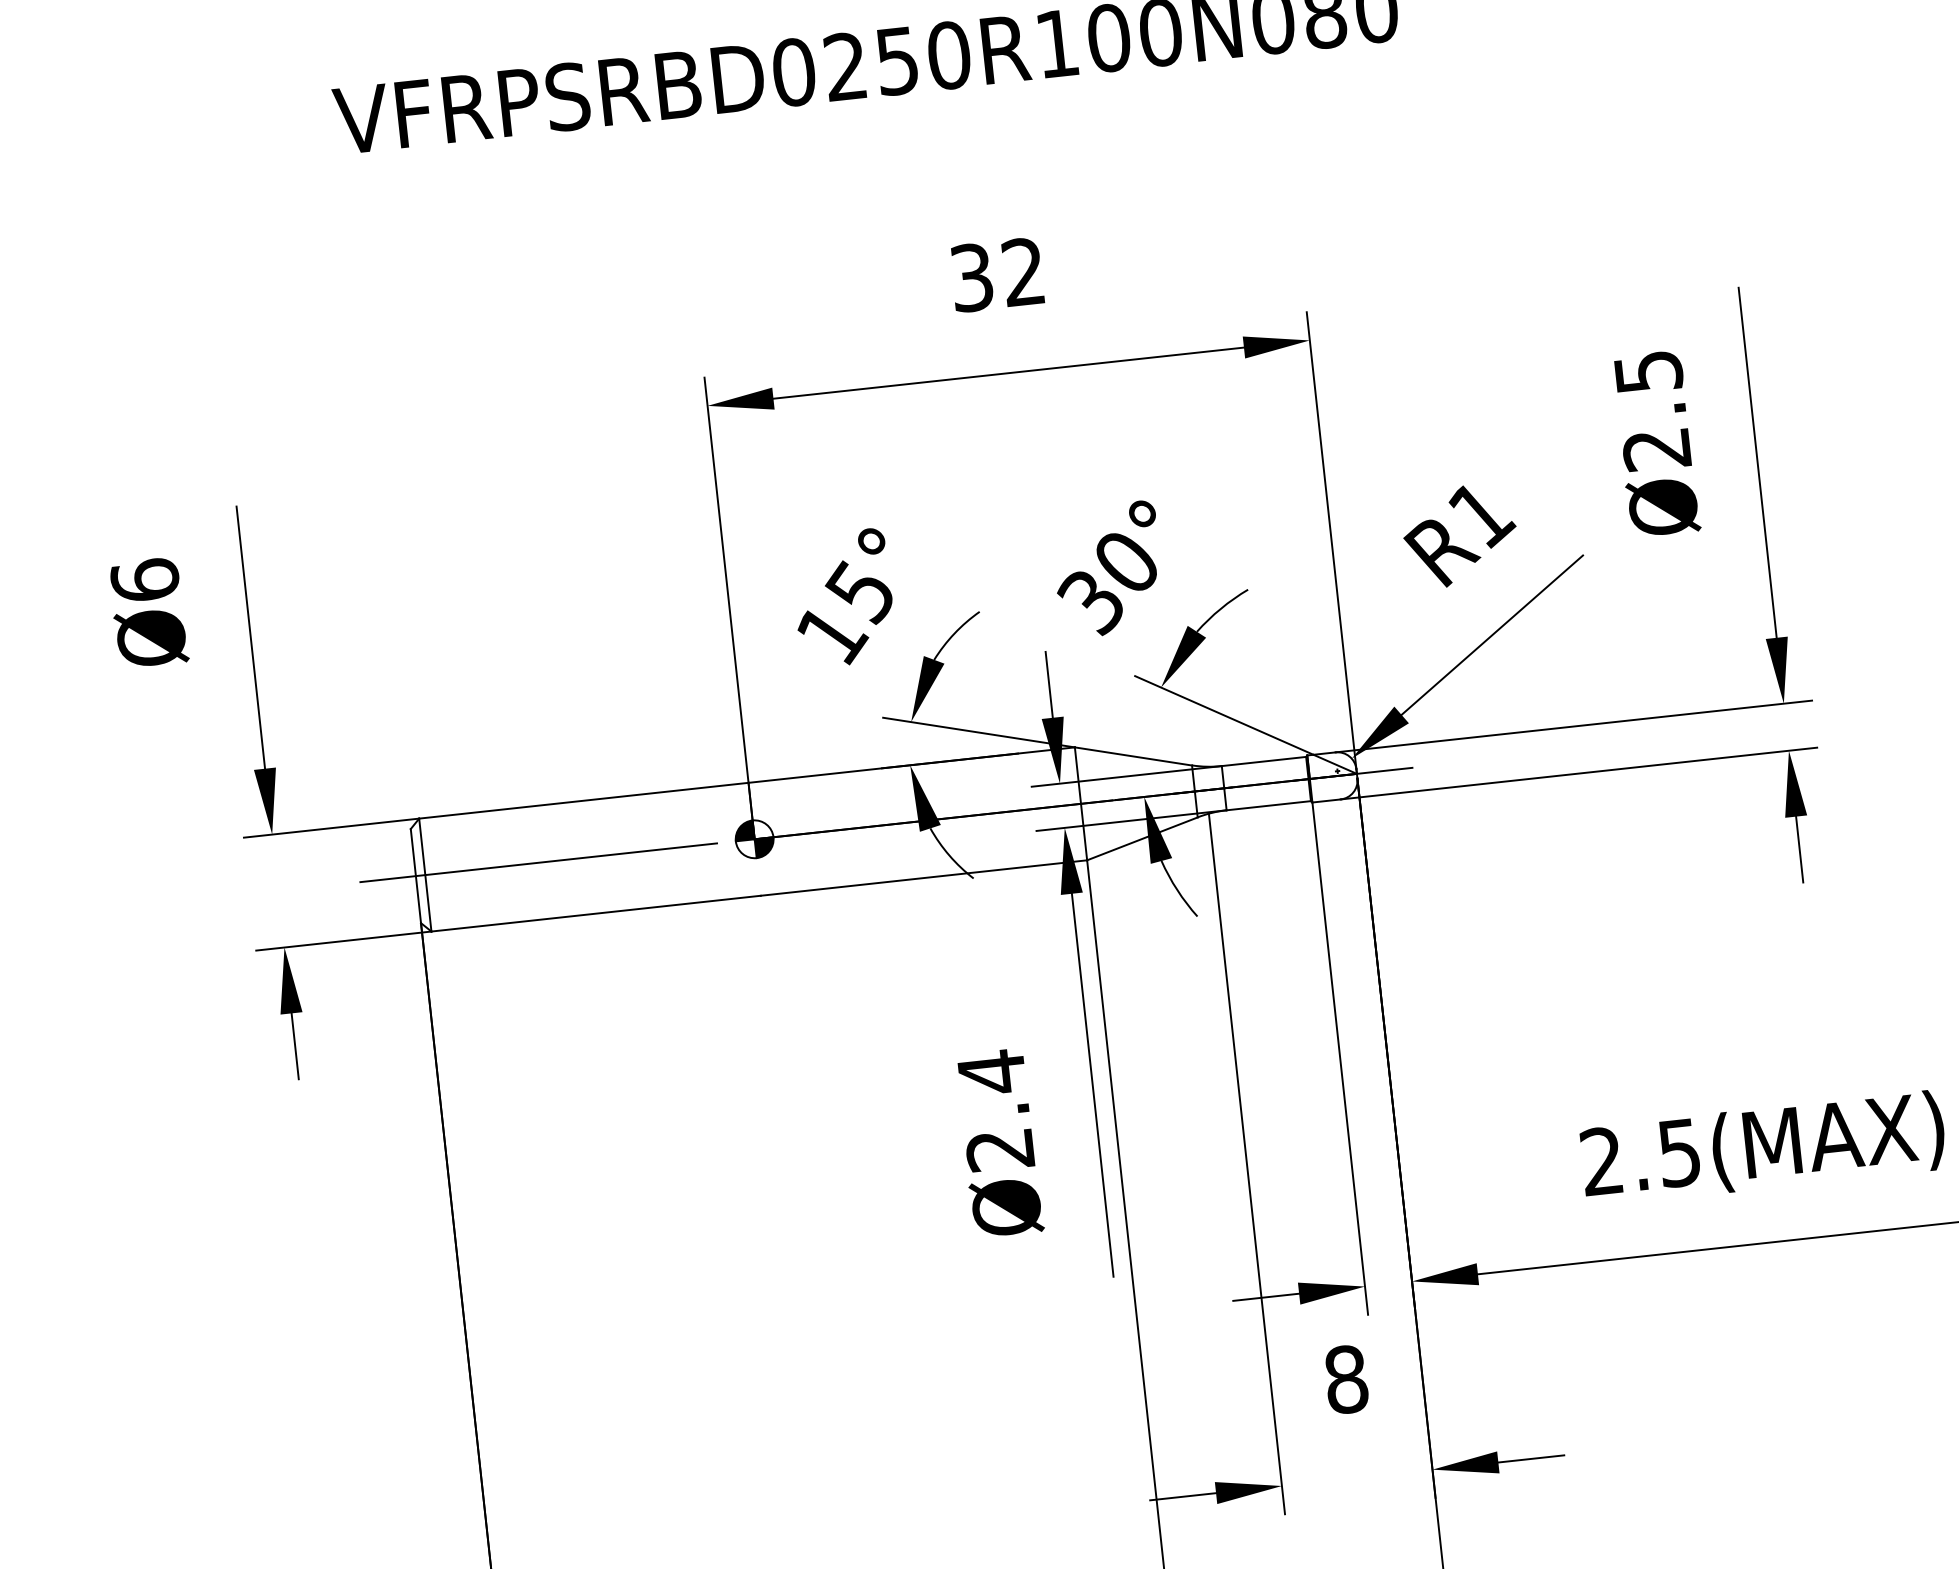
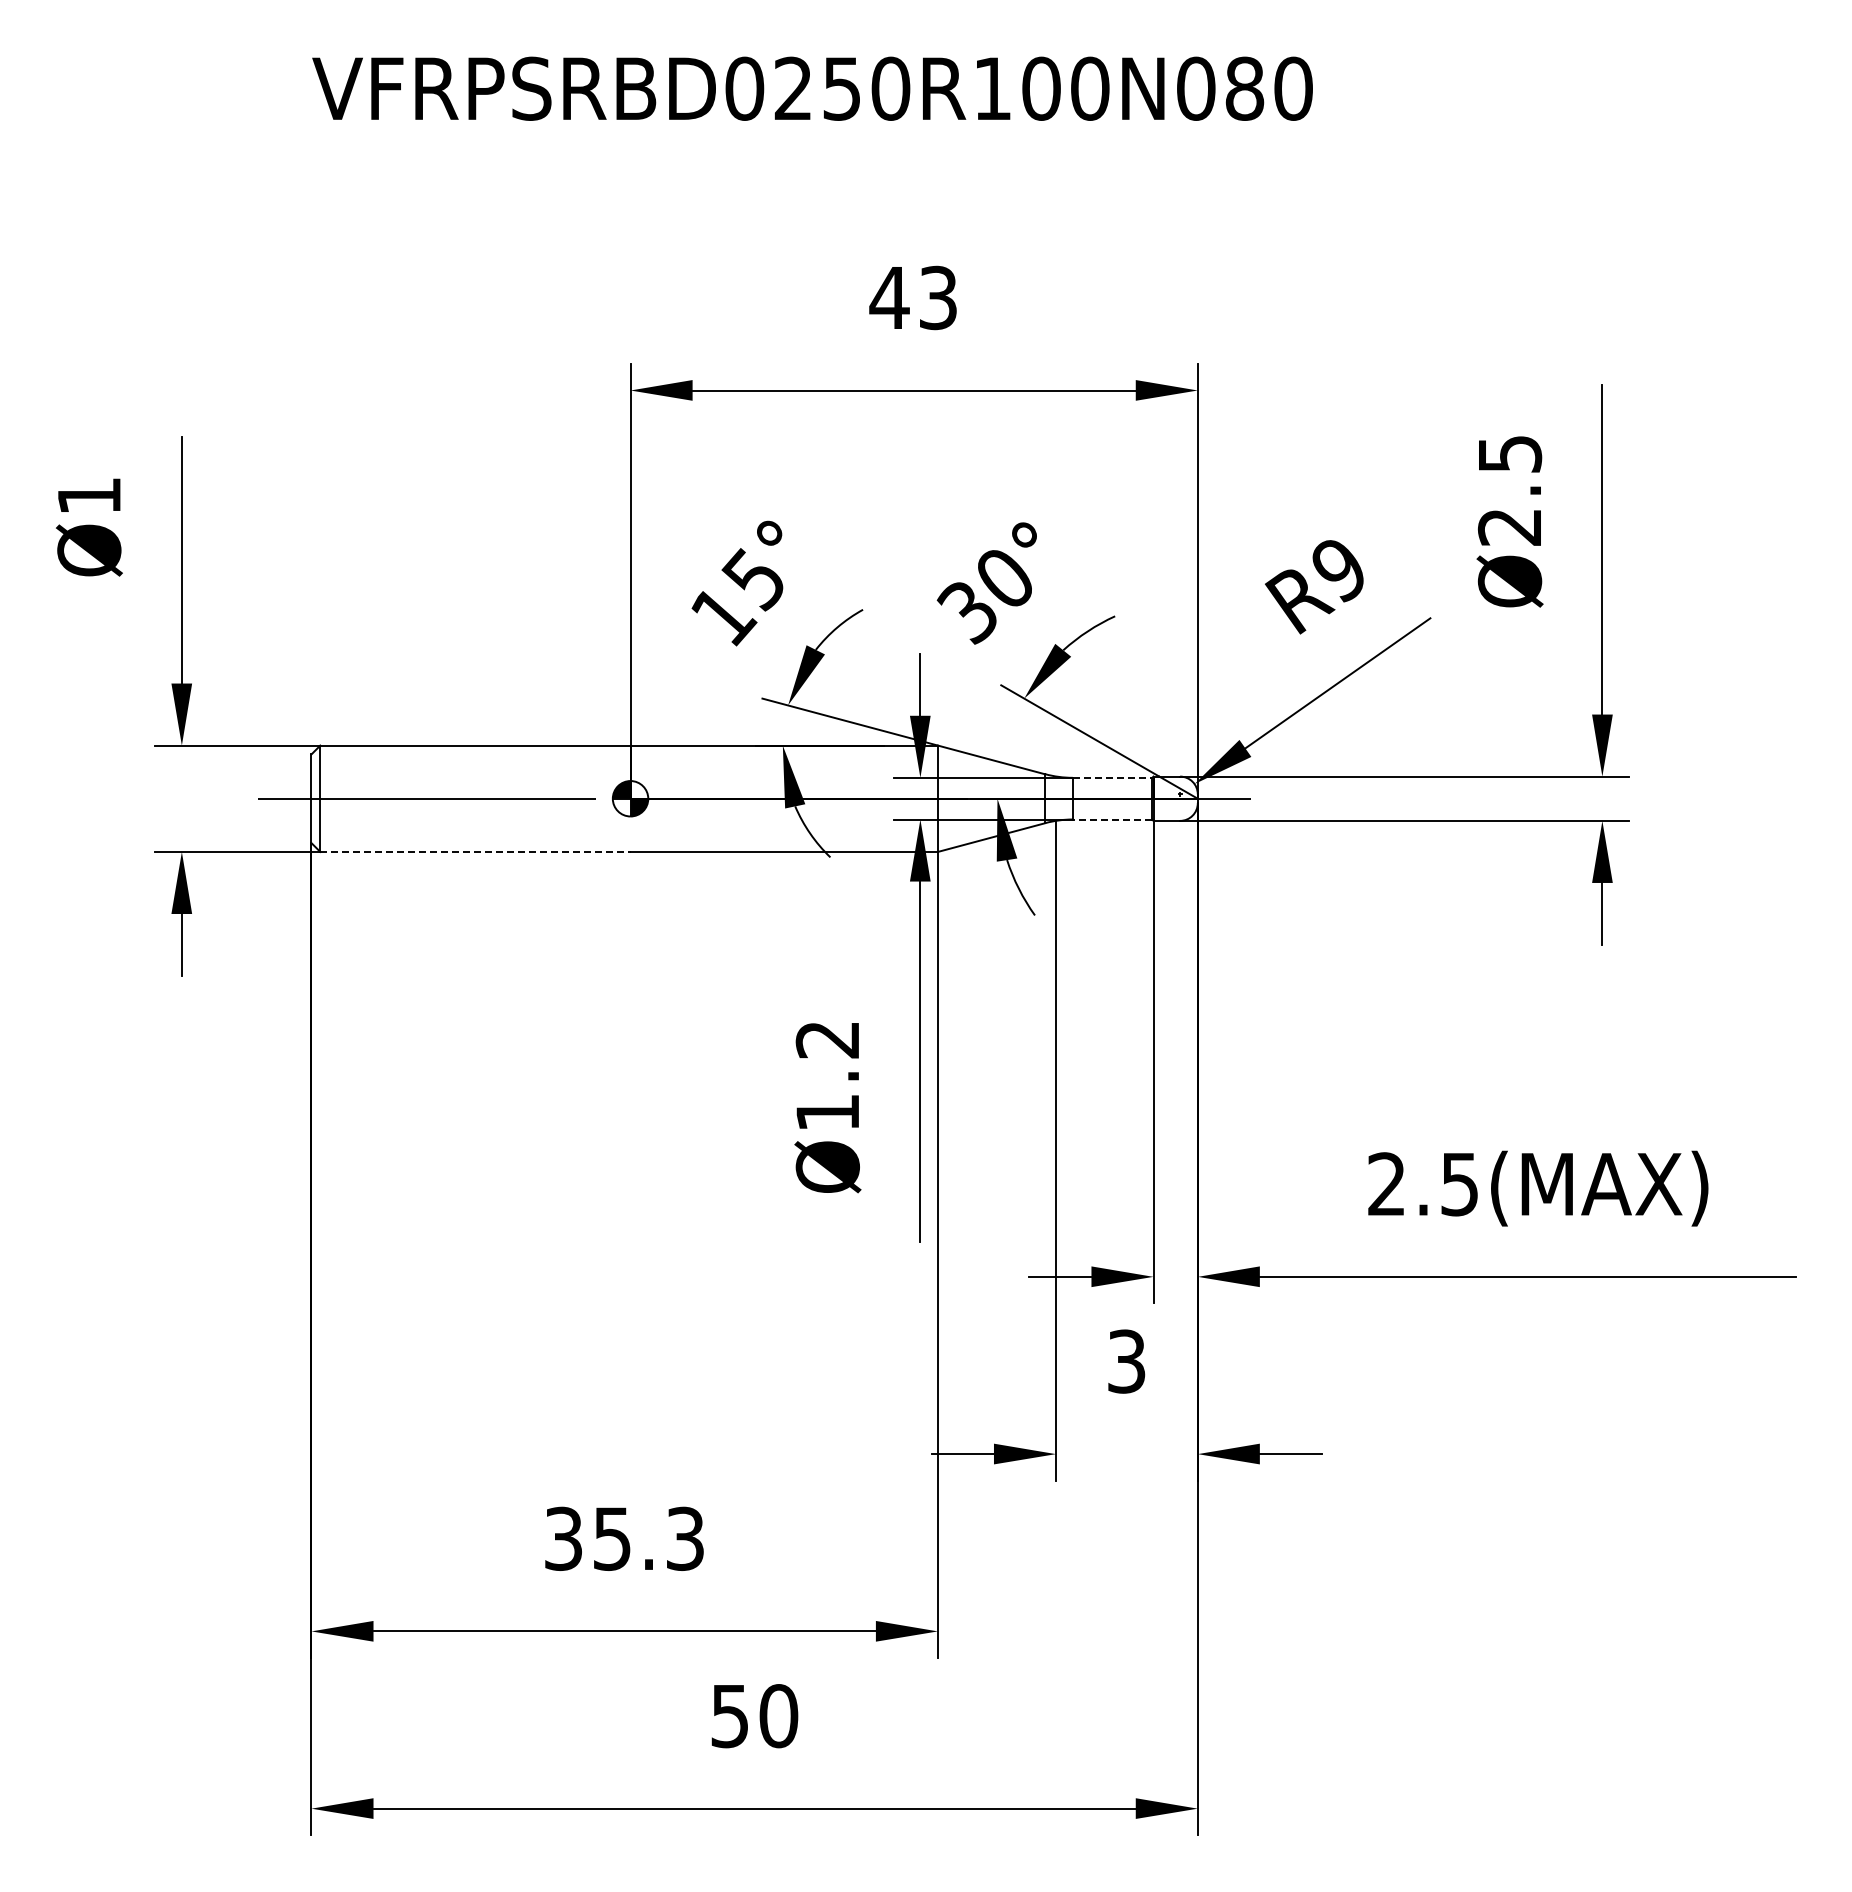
text: (996, 274) -> (912, 297), 32 -> 43
text: (1482, 516) -> (1340, 571), R1 -> R9
text: (145, 579) -> (89, 495), Ø6 -> Ø1
line: (1263, 761) -> (1112, 777), solid -> dashed
line: (1268, 805) -> (1112, 819), solid -> dashed
line: (596, 913) -> (475, 851), solid -> dashed
text: (994, 1110) -> (826, 1075), Ø2.4 -> Ø1.2
text: (1346, 1379) -> (1126, 1361), 8 -> 3

